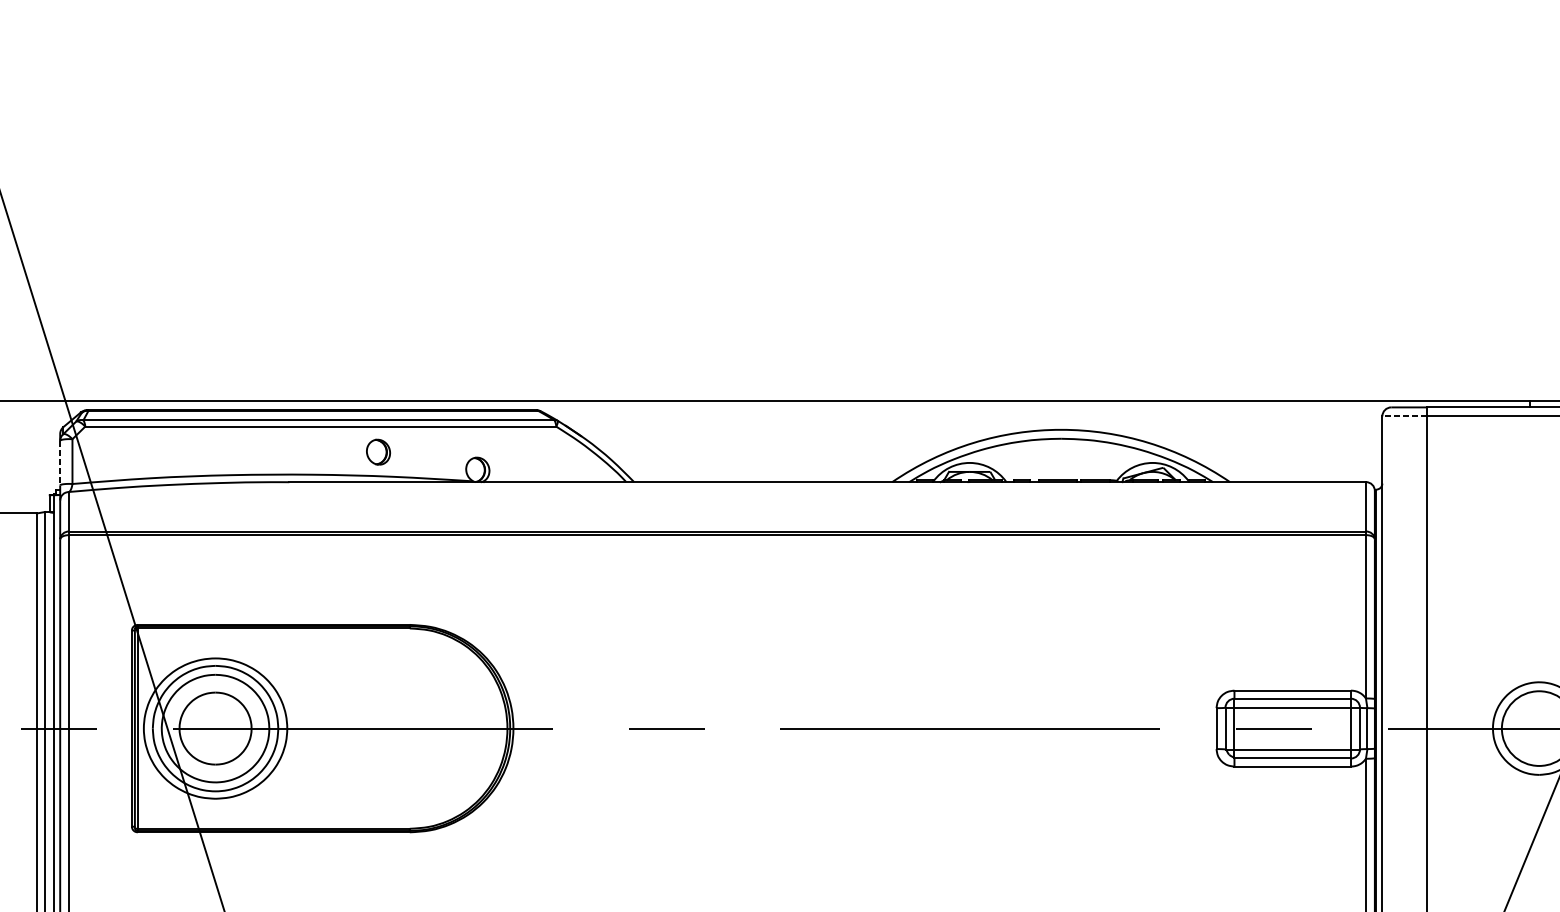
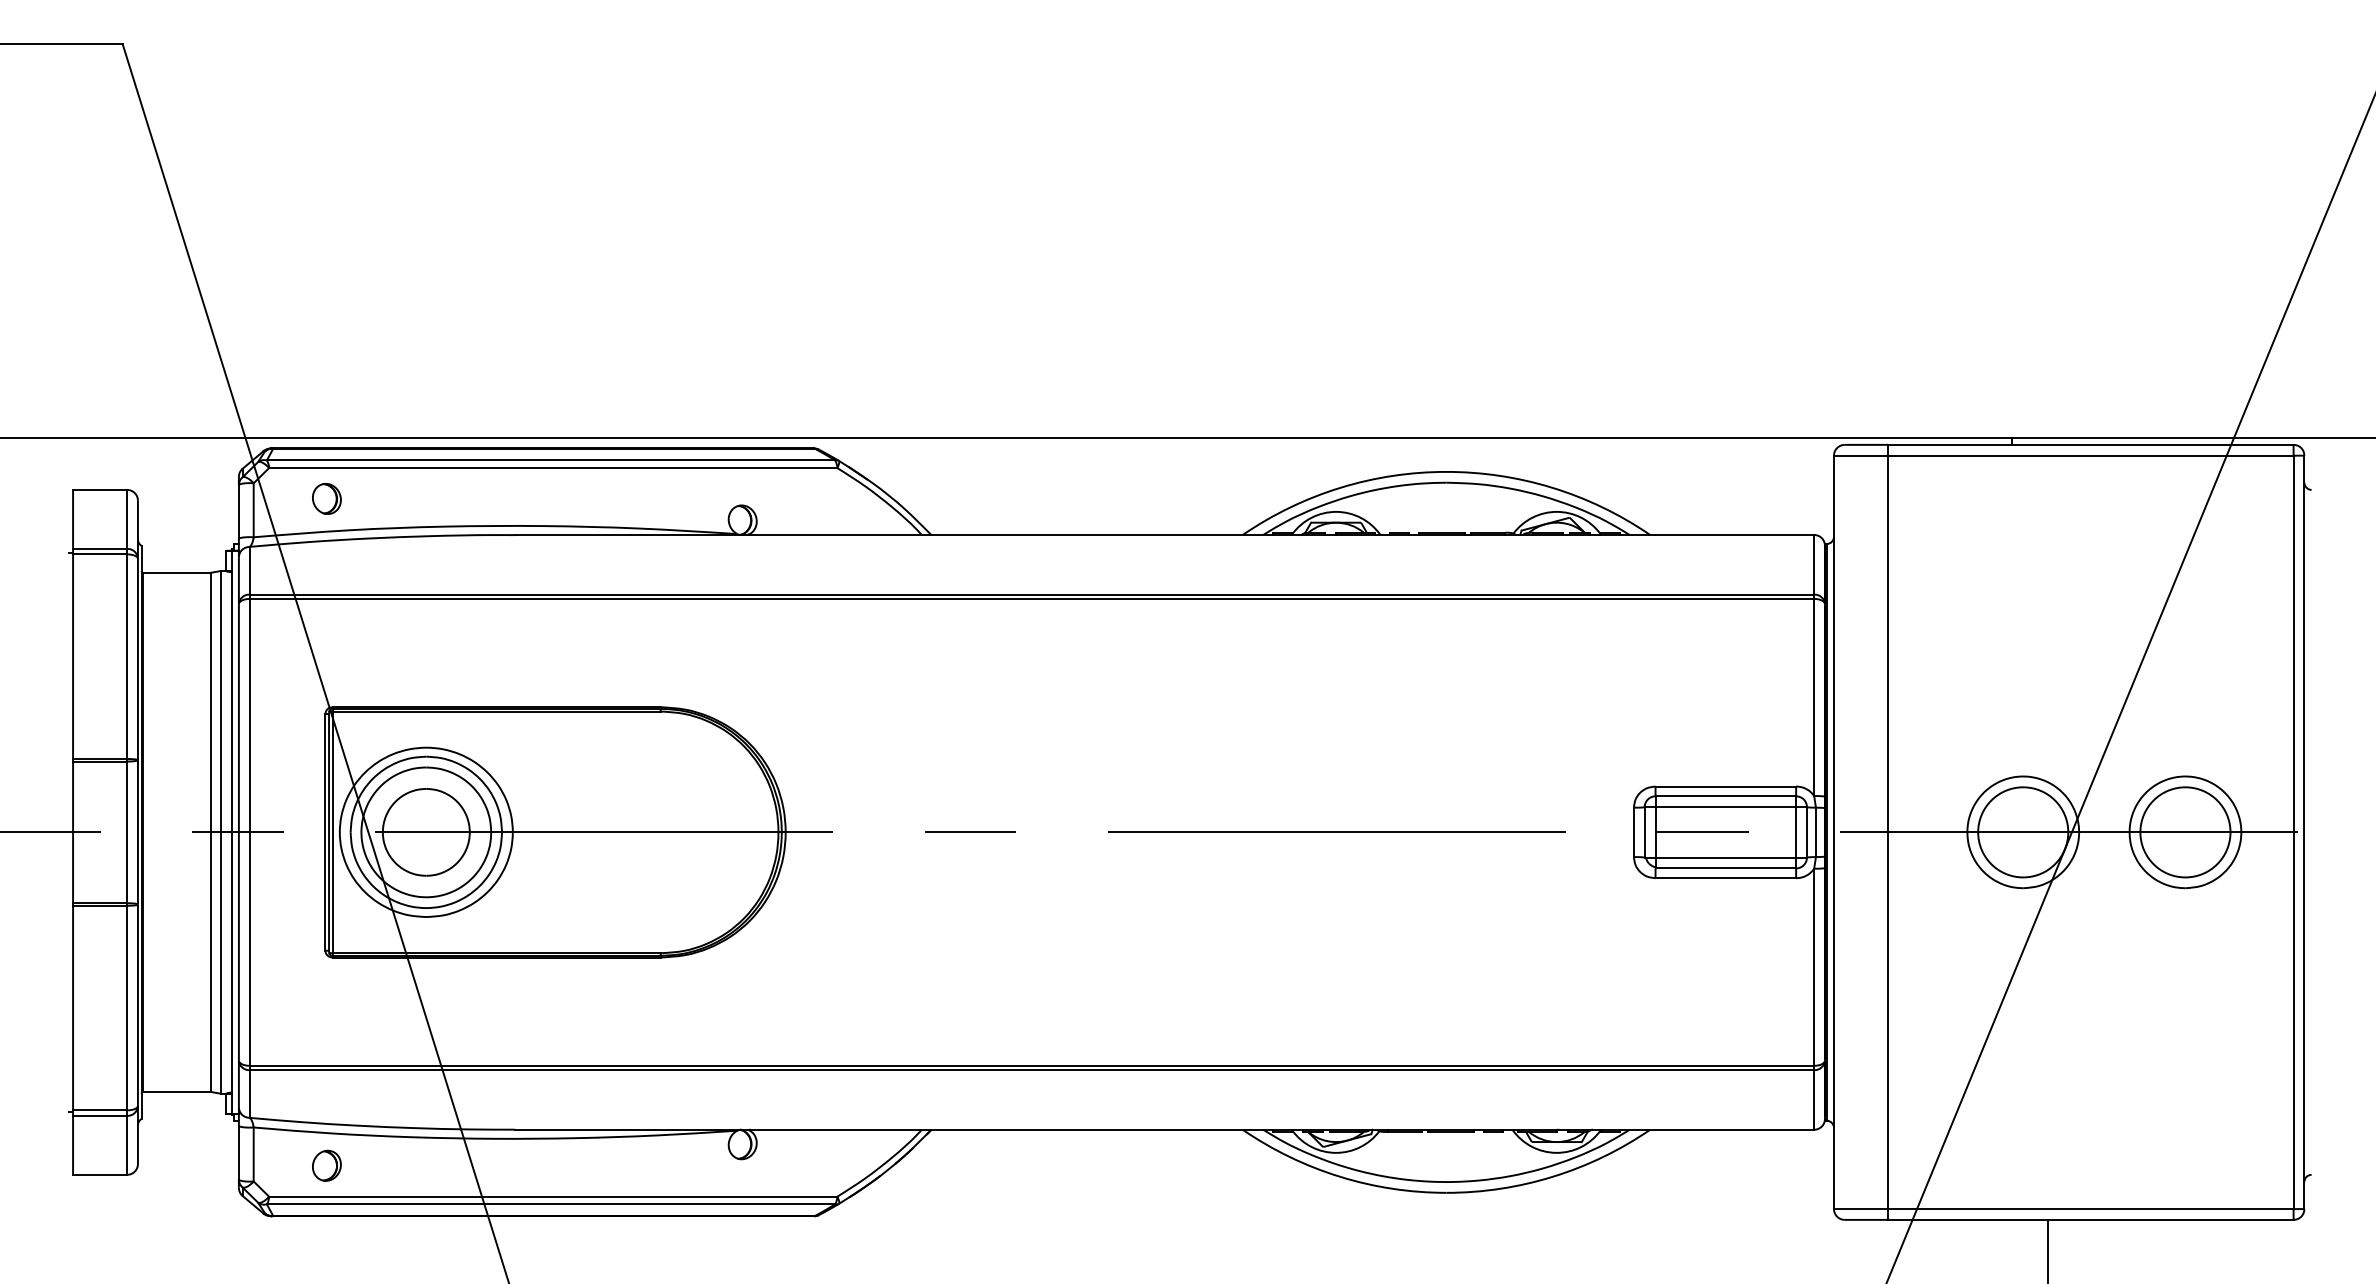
line: (1404, 416) -> (1860, 455), dashed -> solid
part: (378, 451) -> (326, 498), moved
line: (59, 463) -> (238, 512), dashed -> solid

